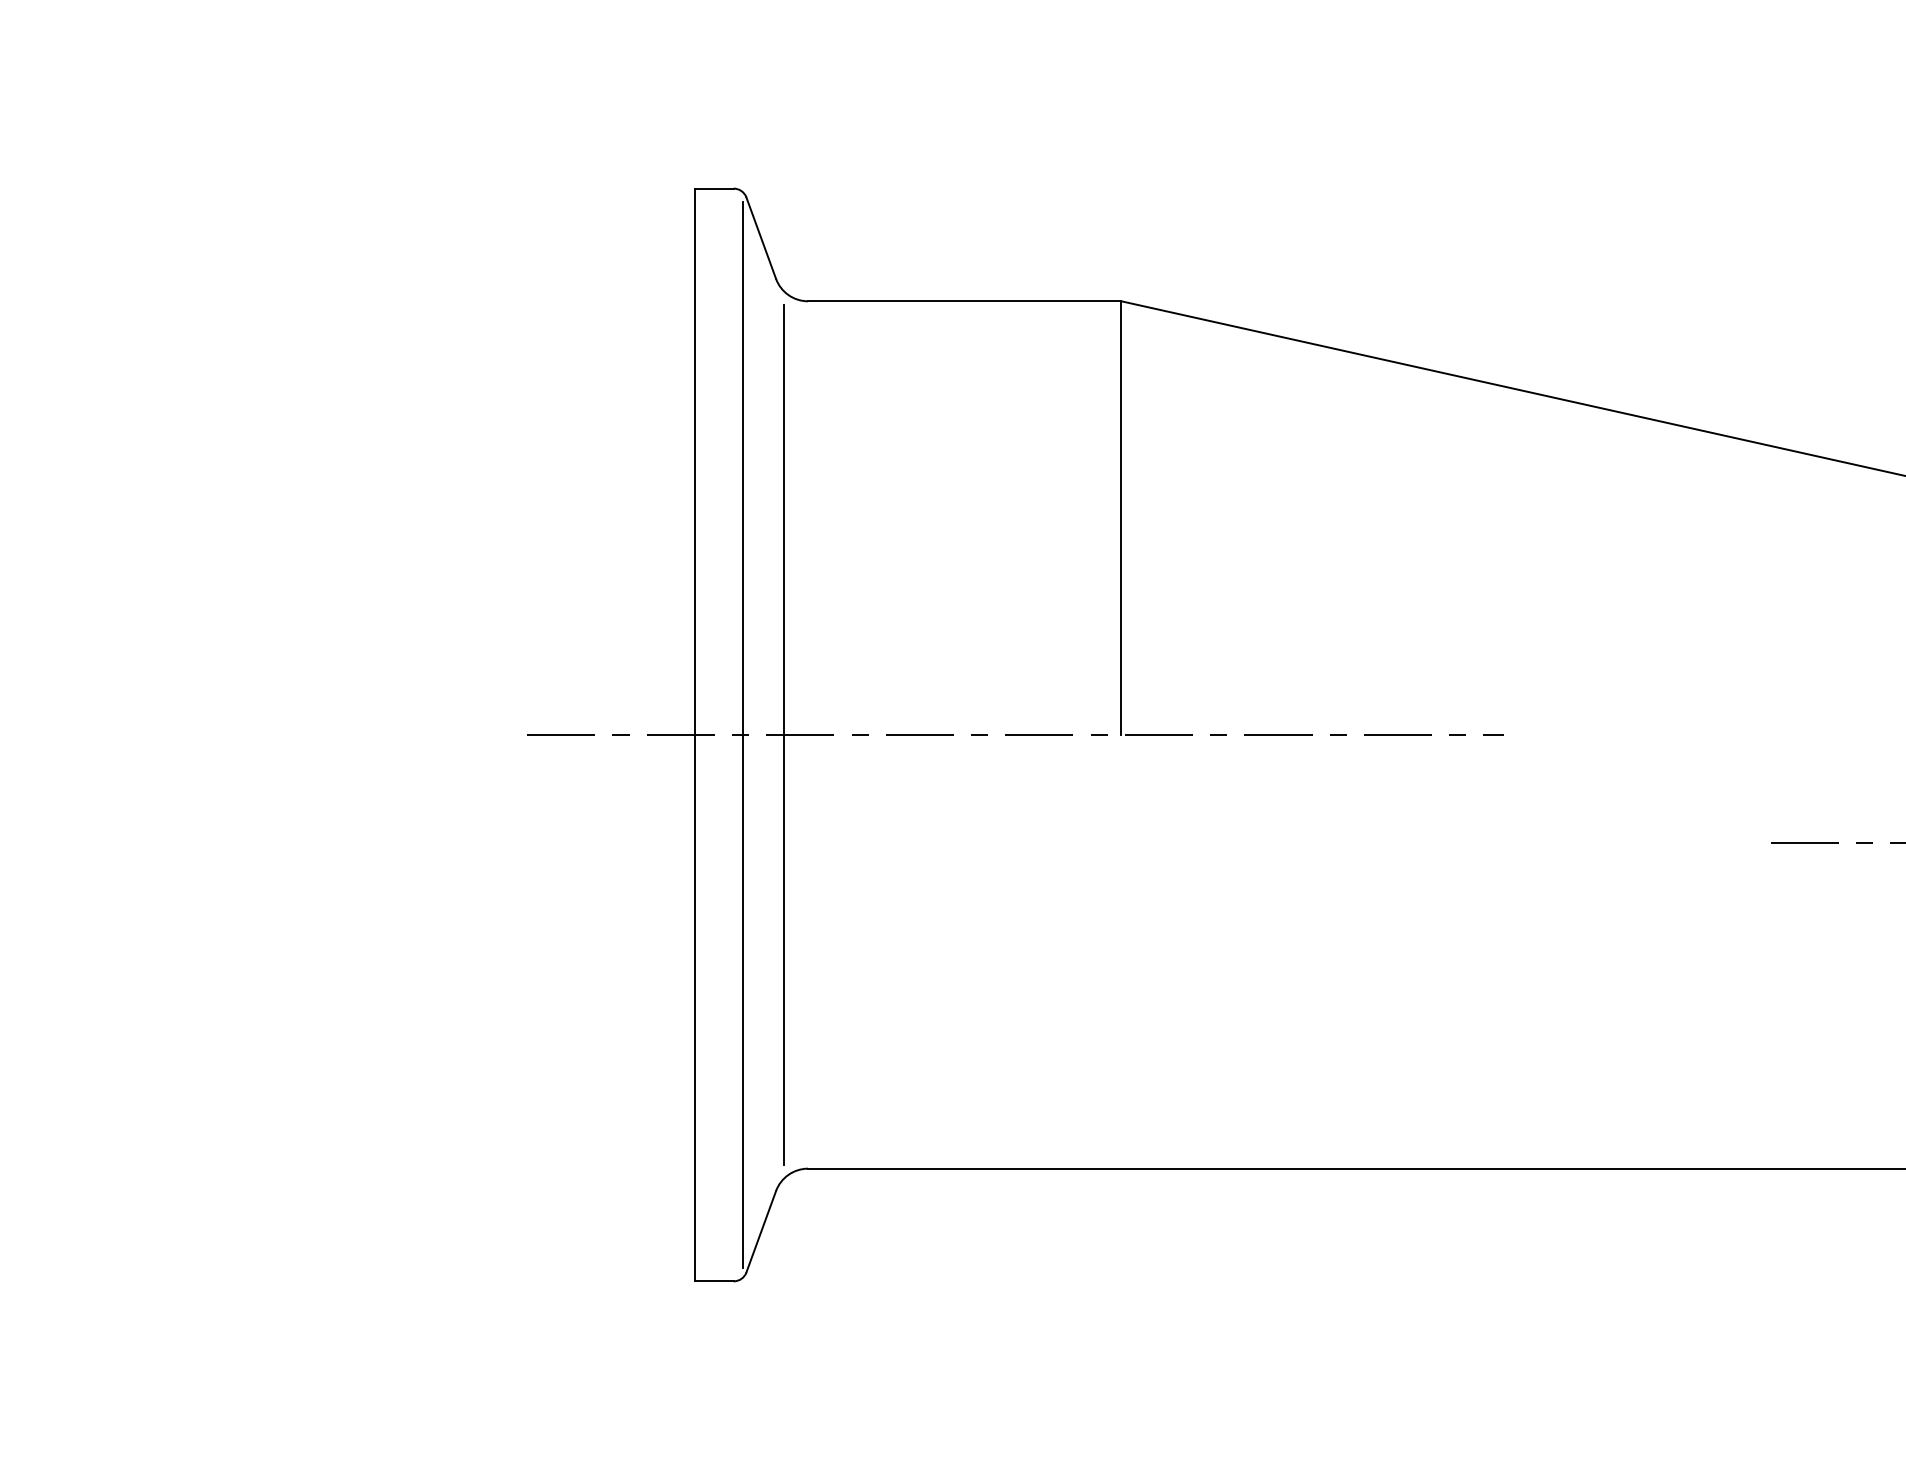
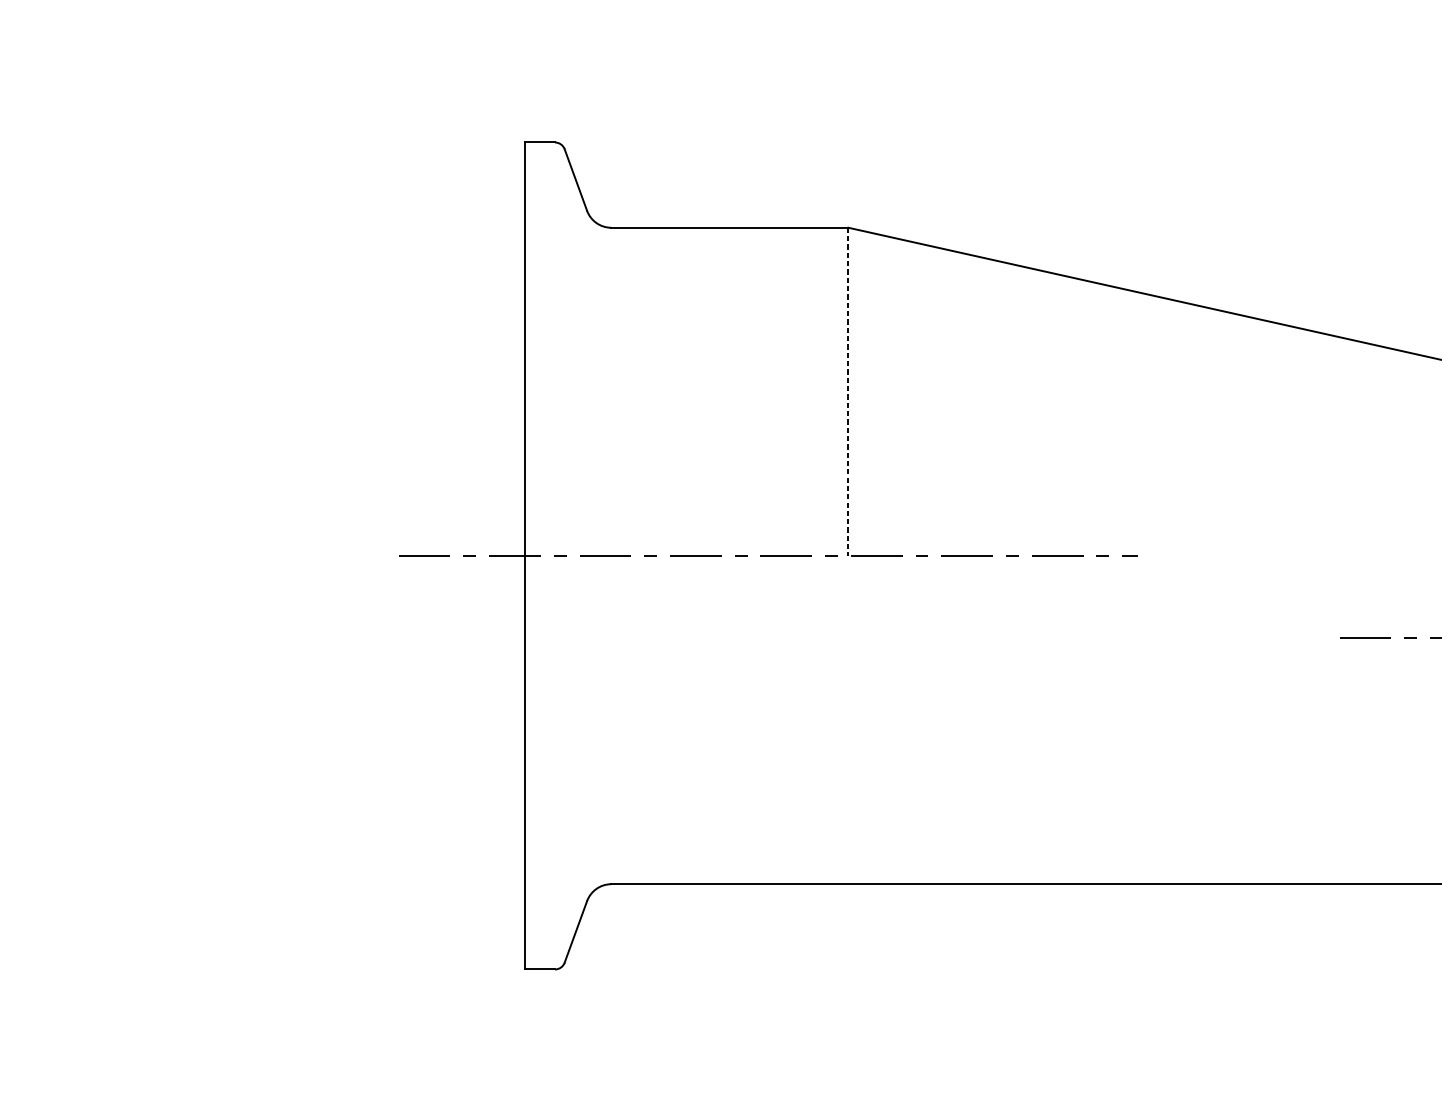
line: (1121, 518) -> (848, 392), solid -> dashed
line: (743, 734) -> (562, 555), removed
line: (784, 734) -> (593, 555), removed

